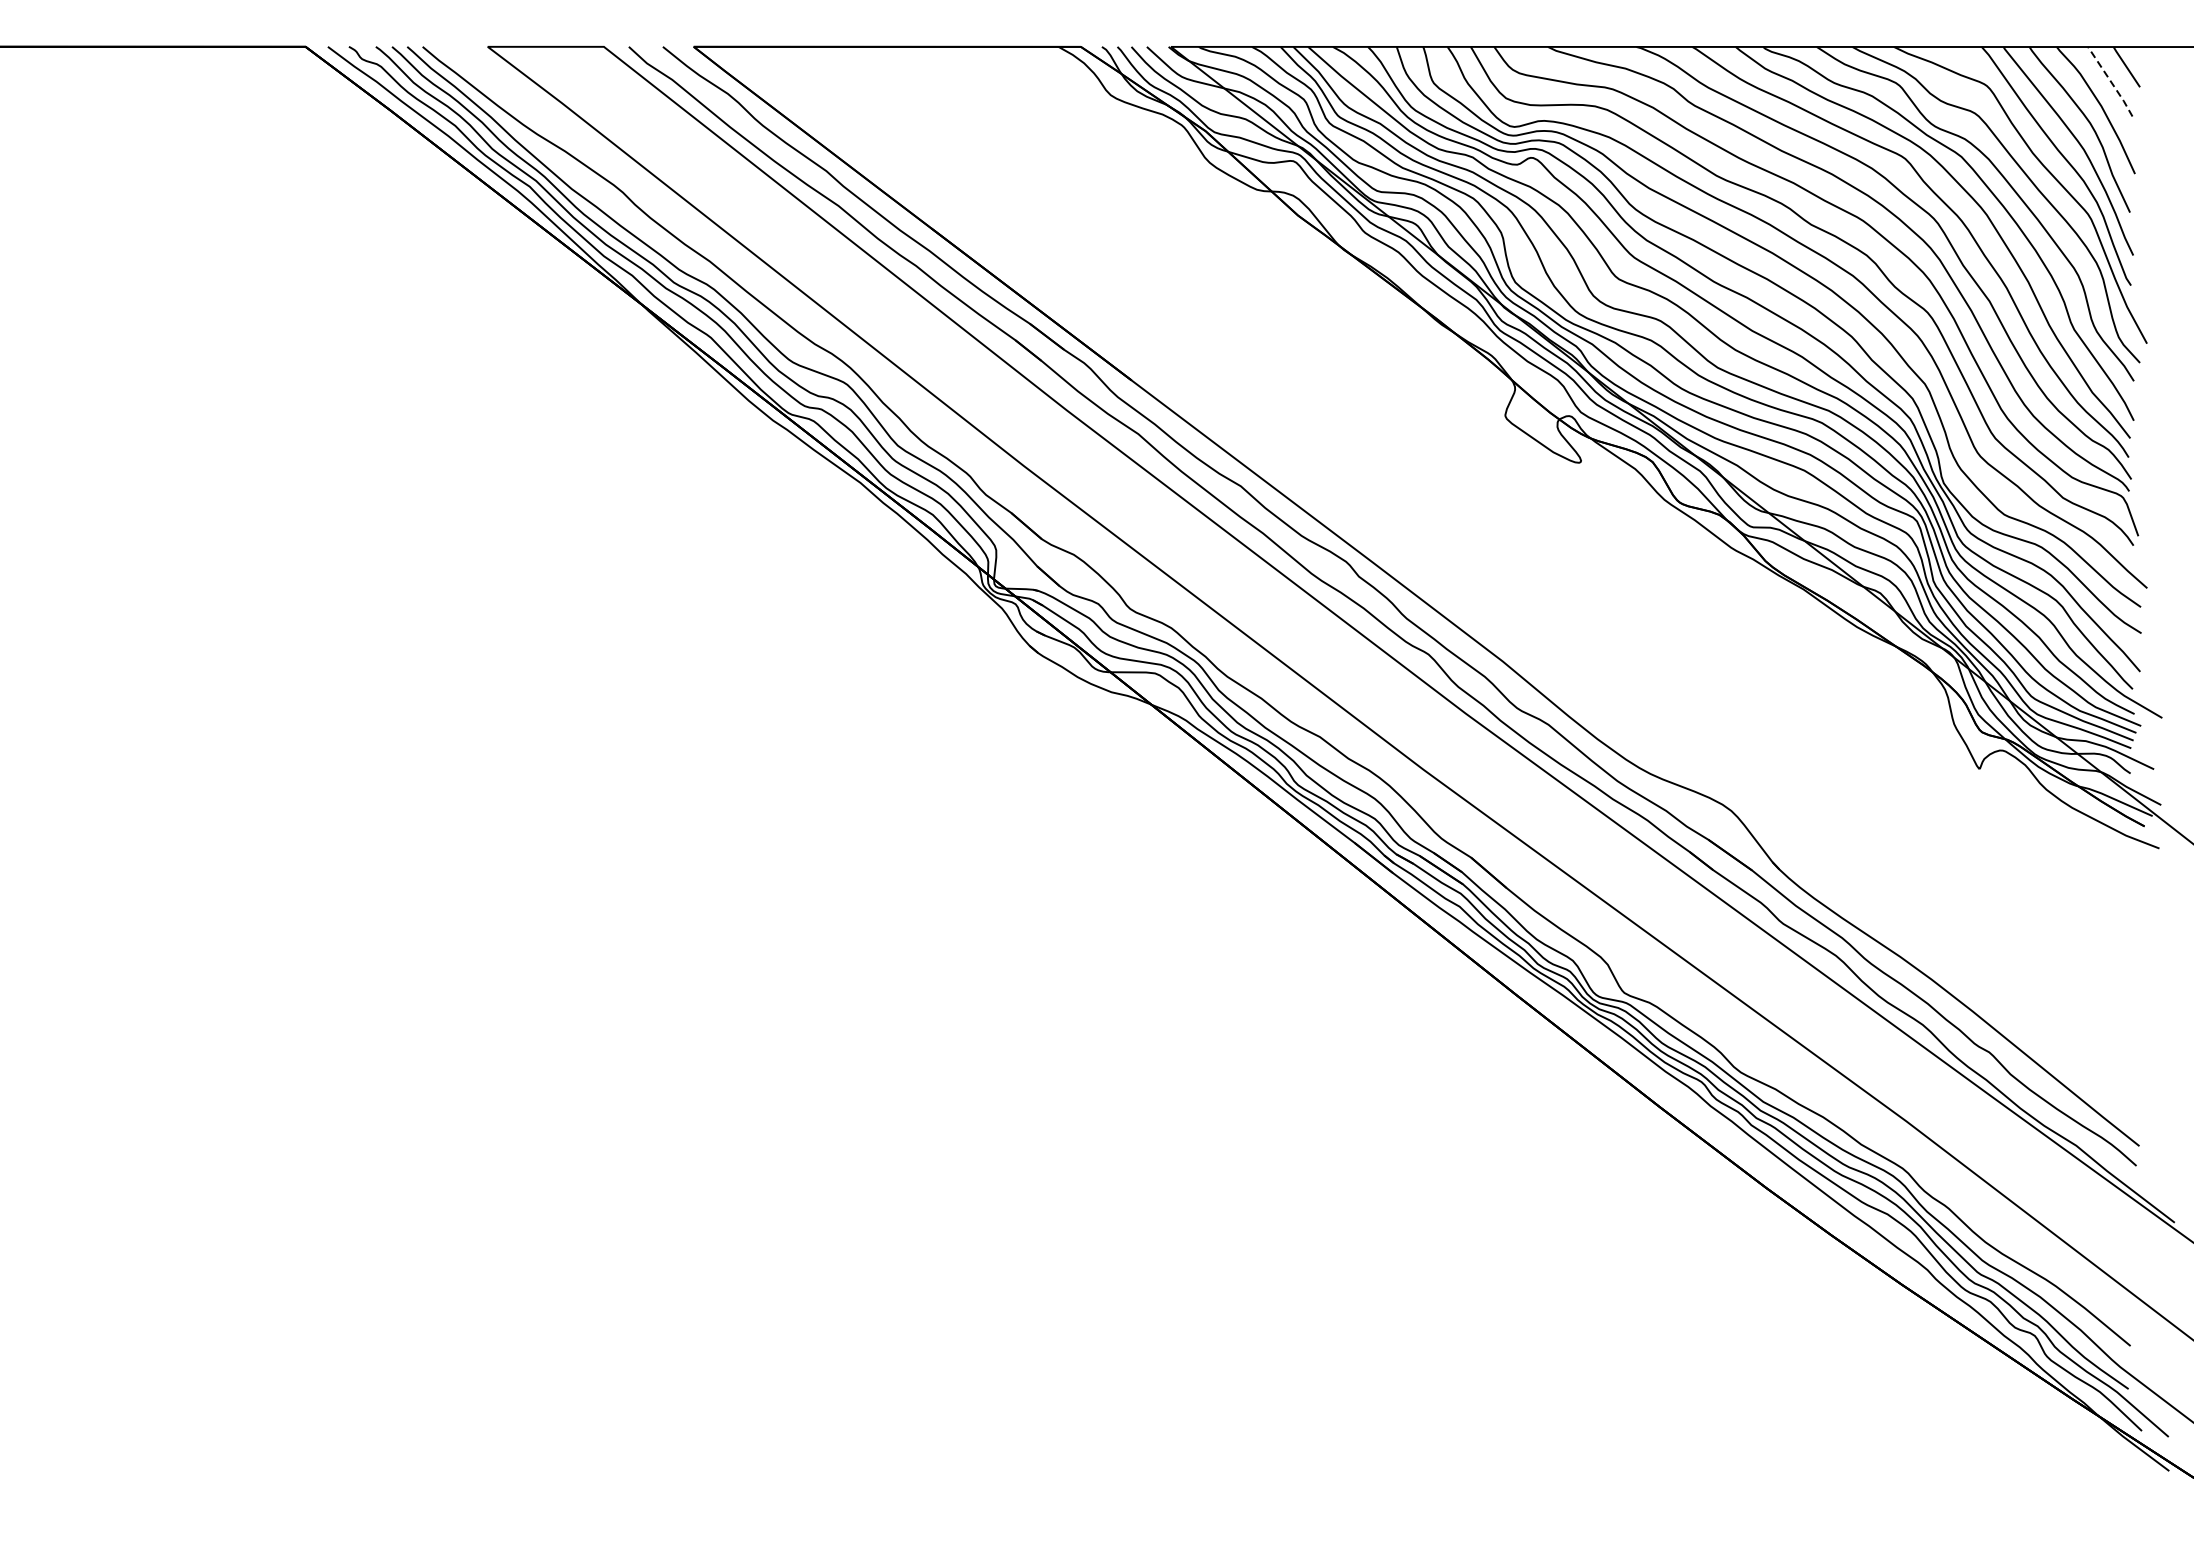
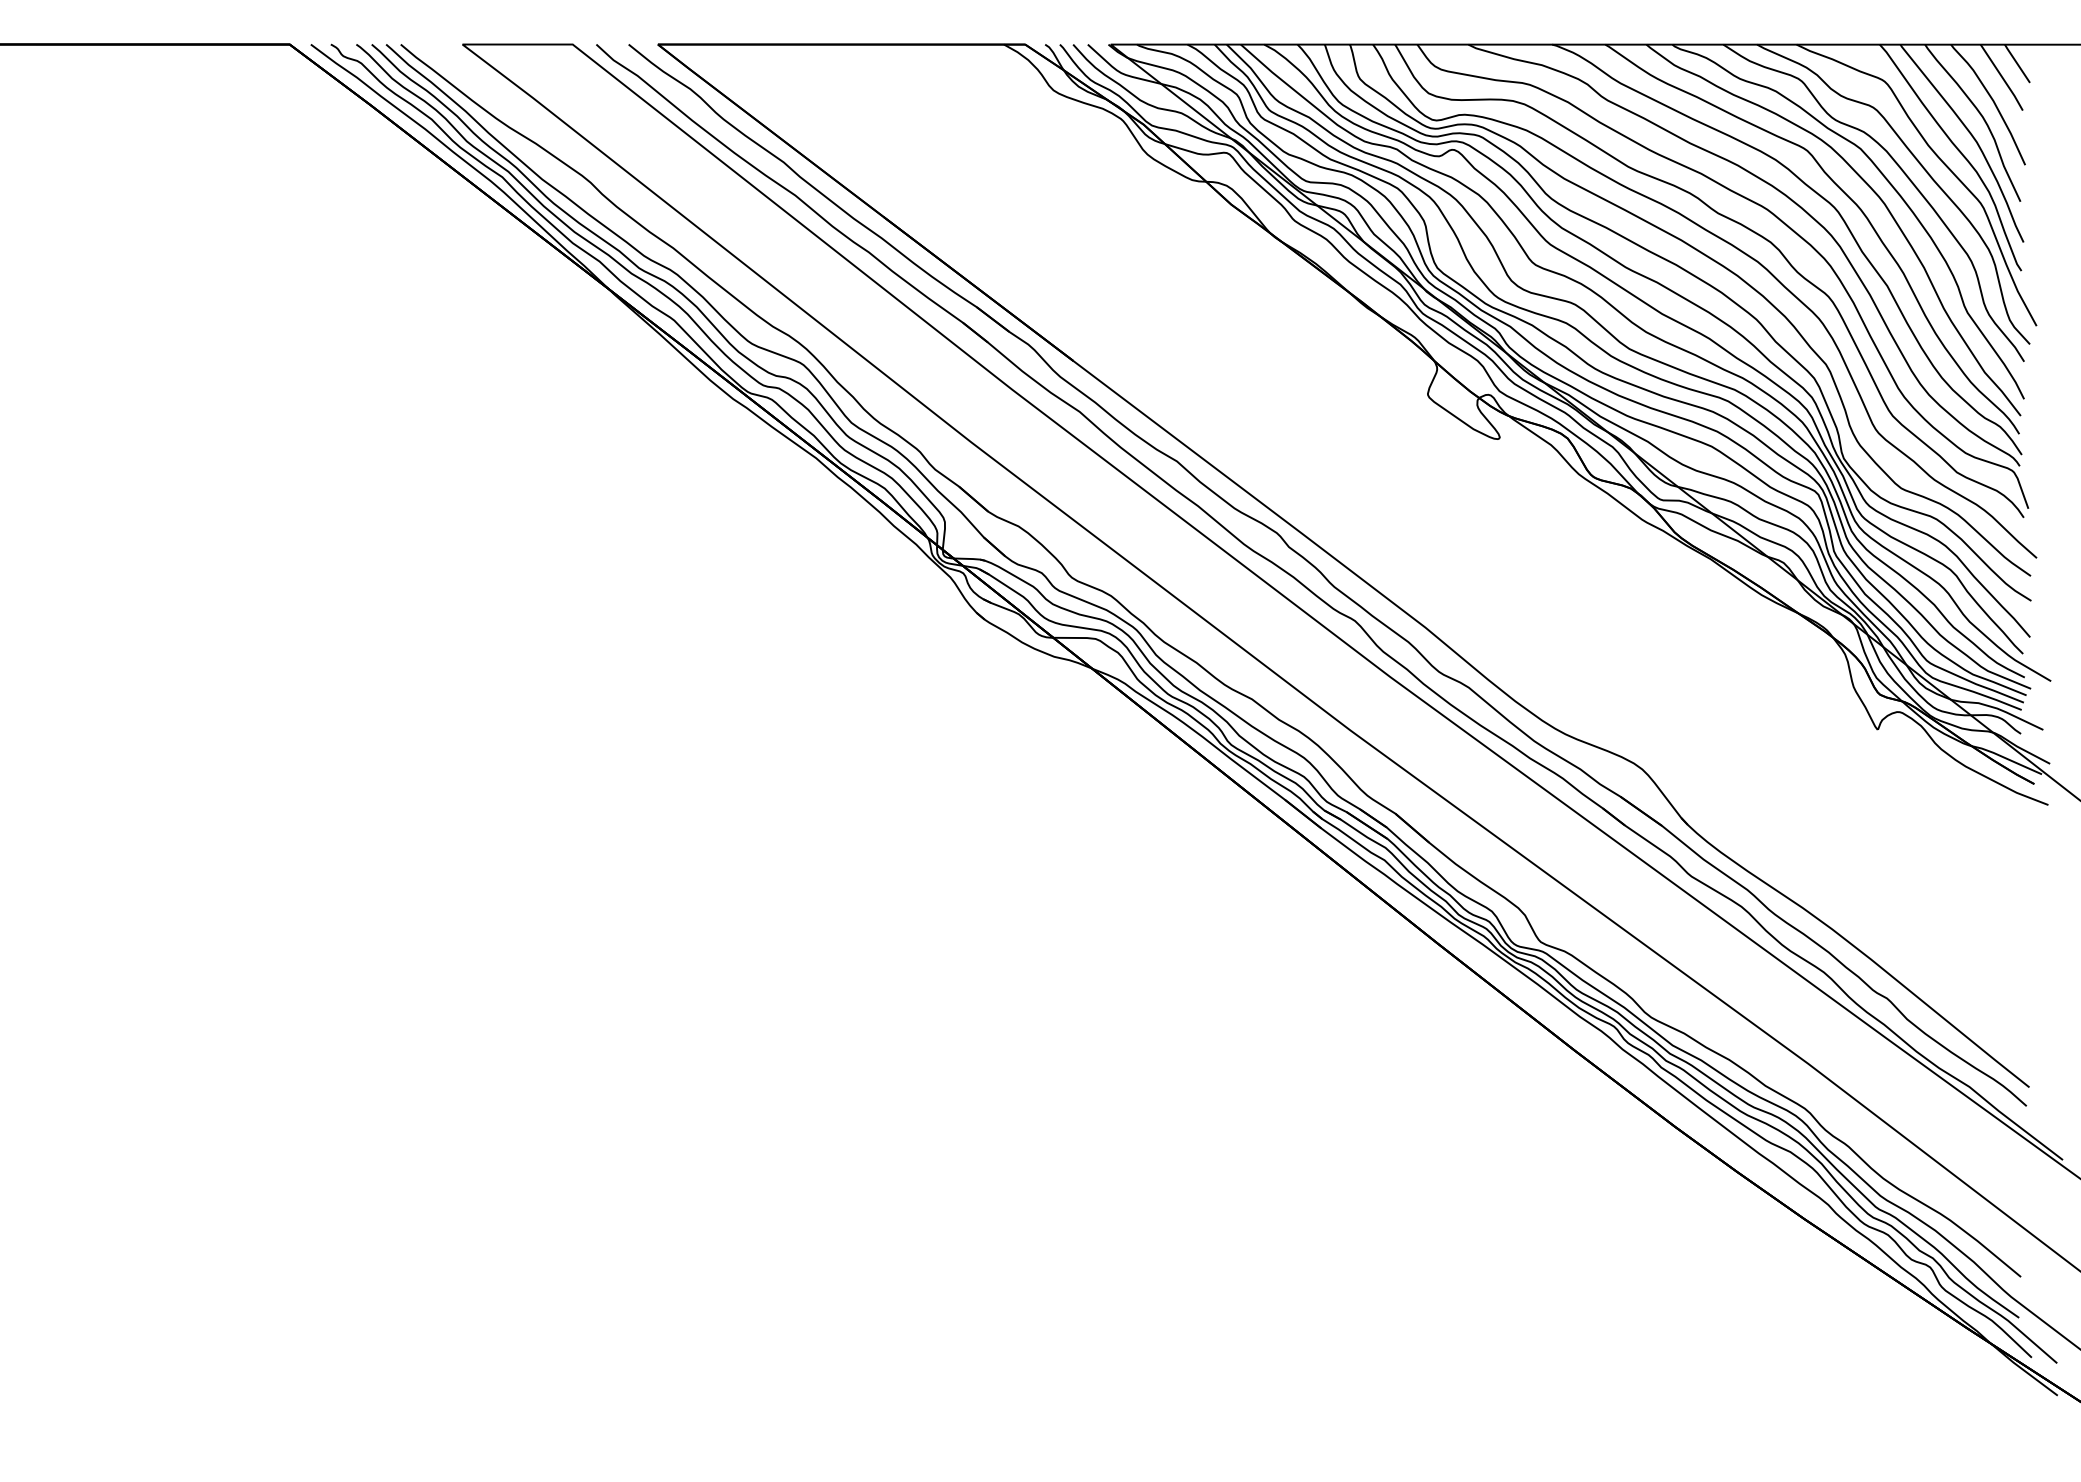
line: (2111, 81) -> (2002, 77), dashed -> solid

